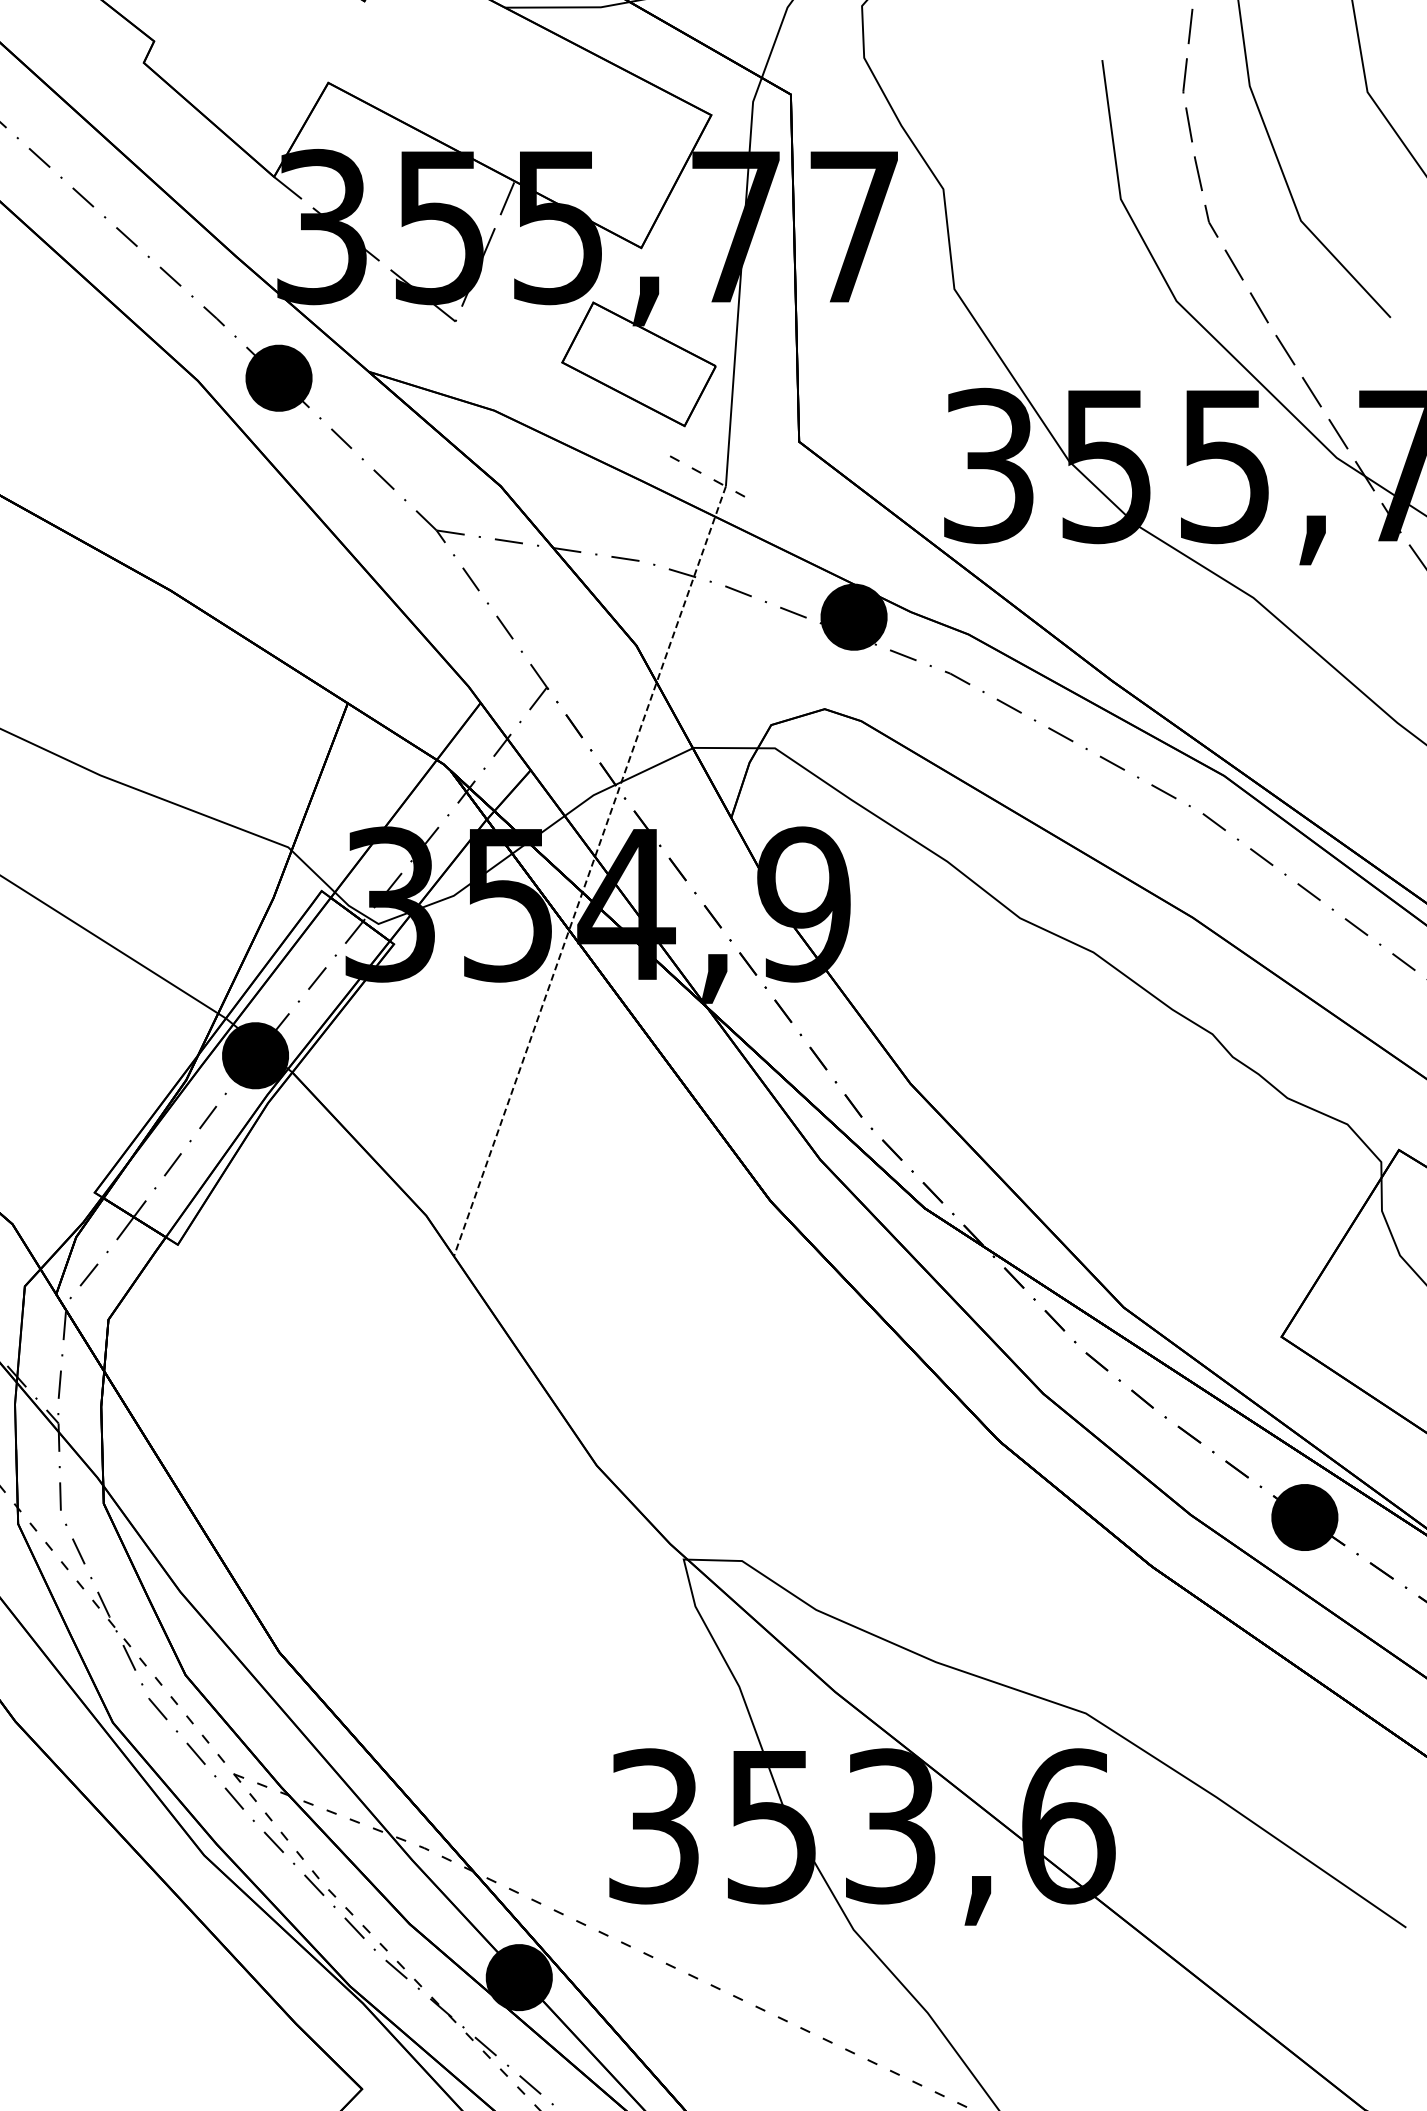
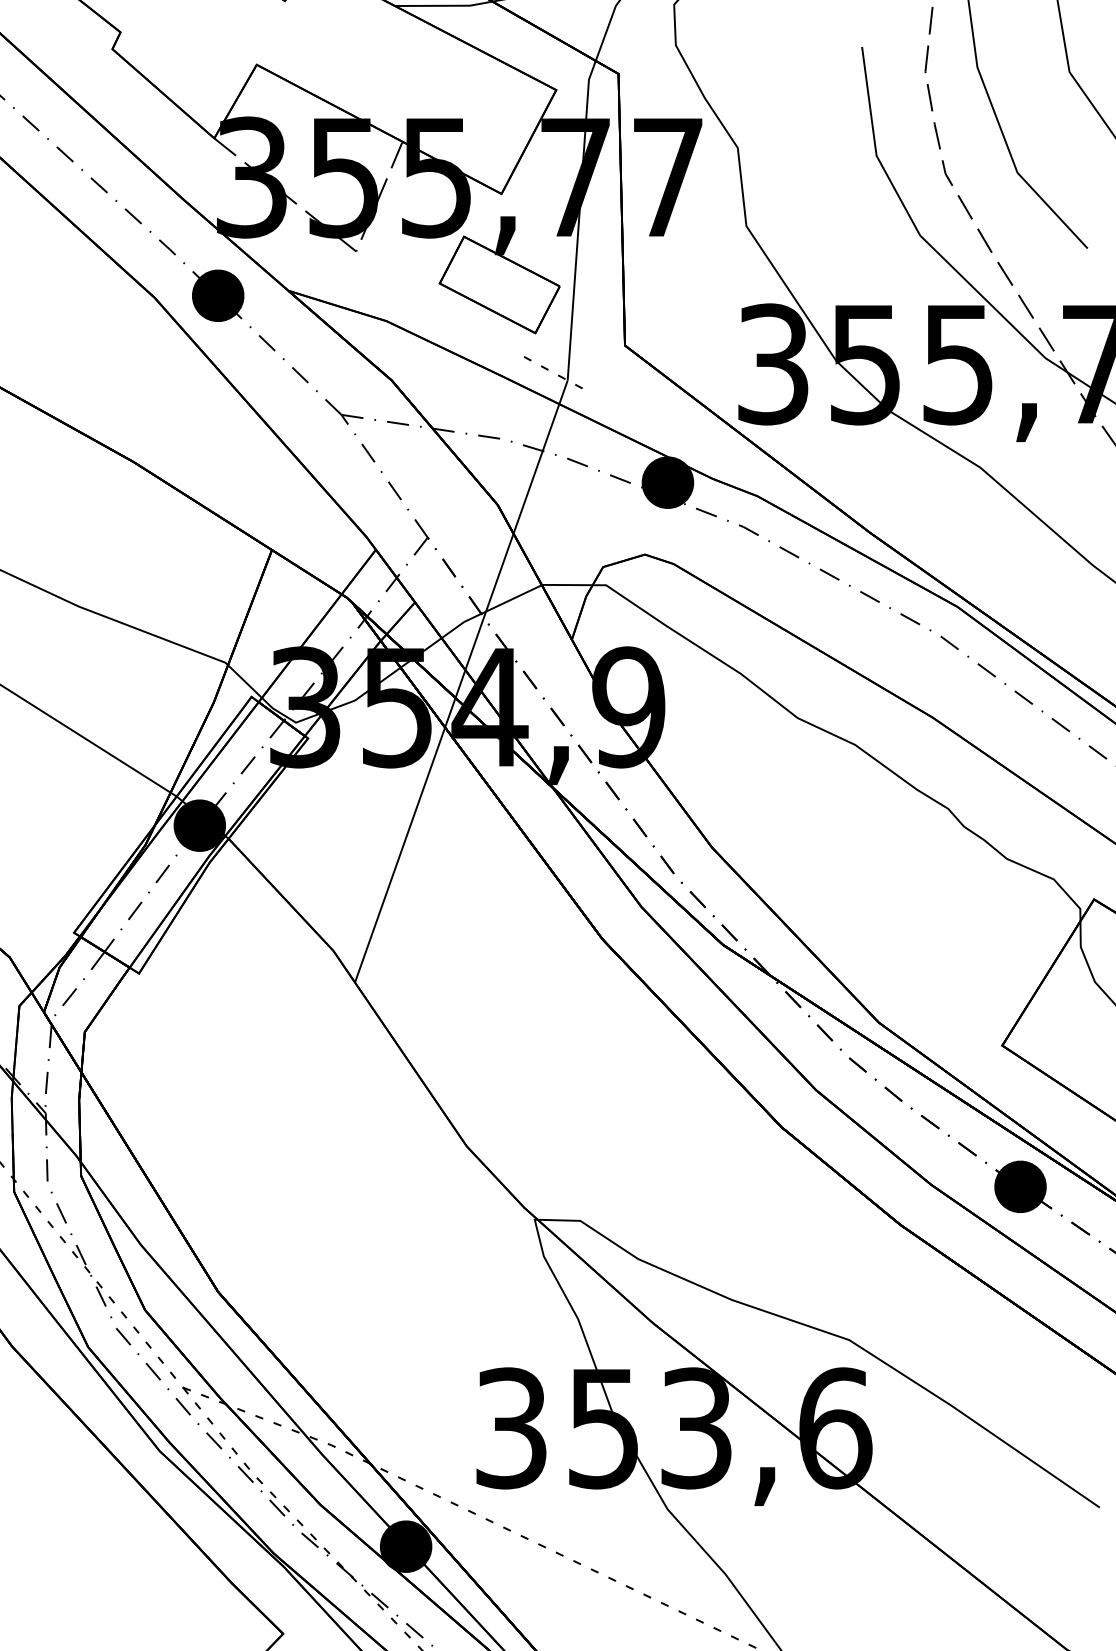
line: (589, 871) -> (461, 681), dashed -> solid

